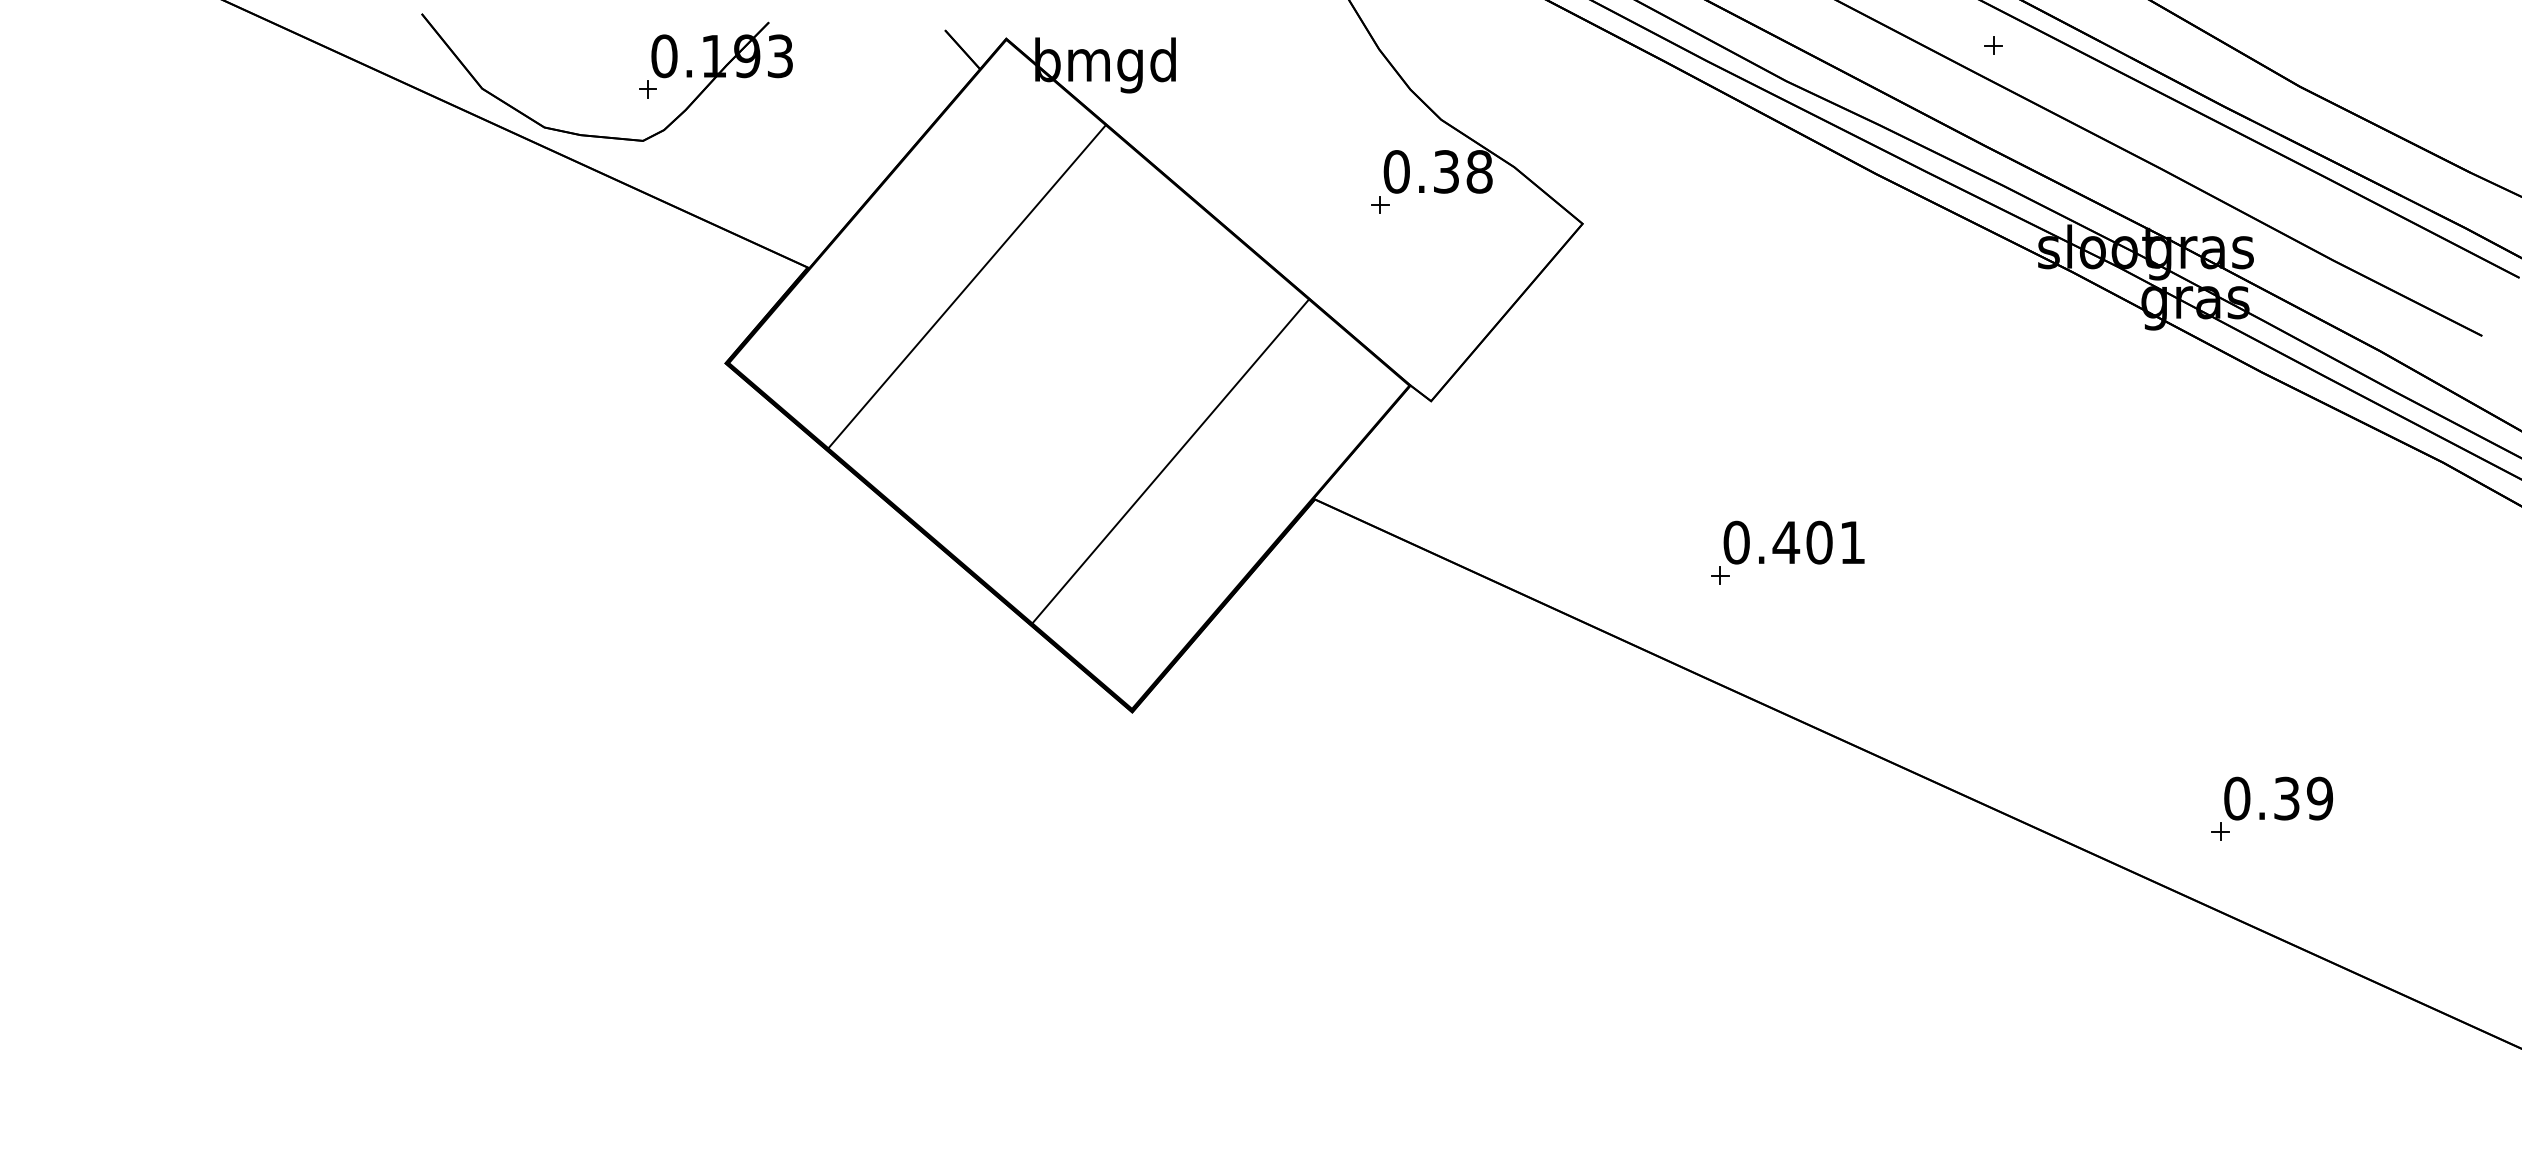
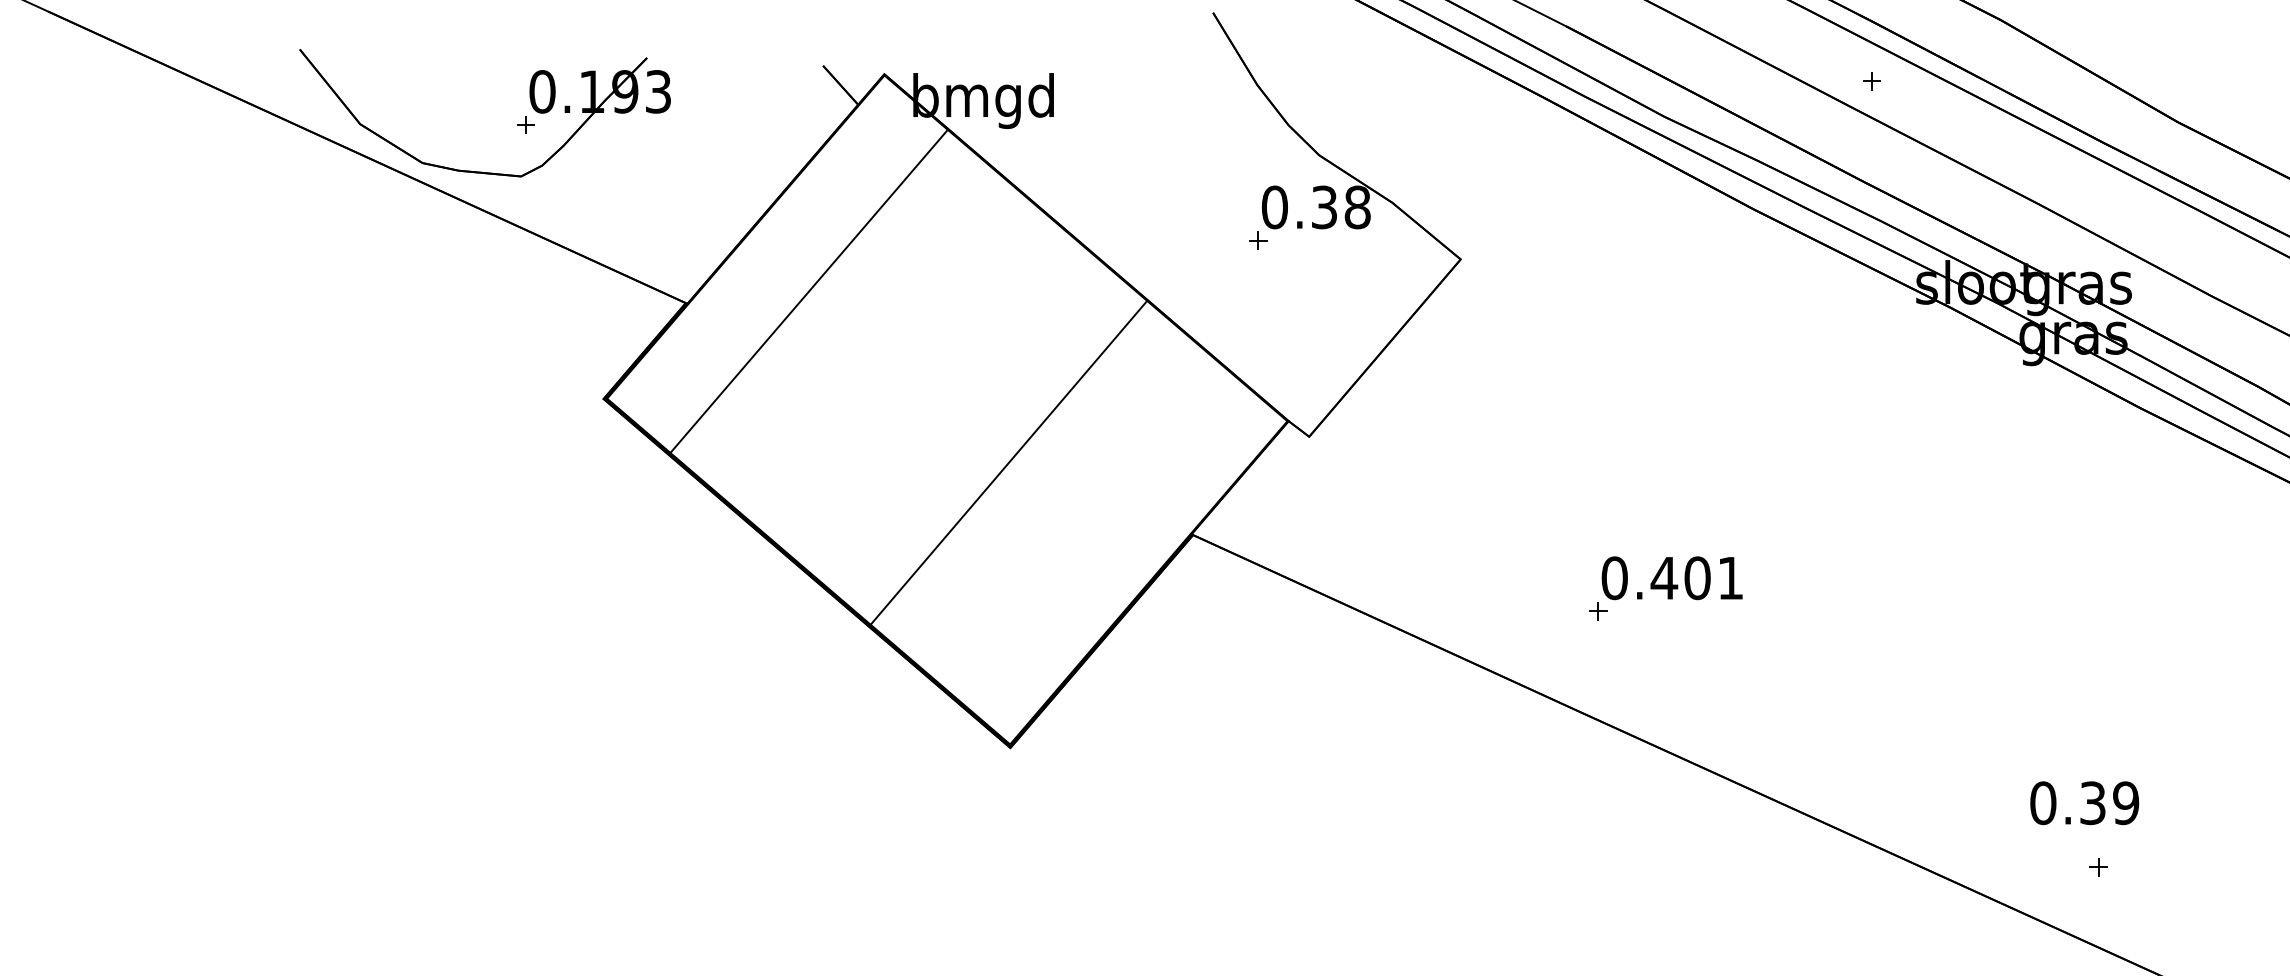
line: (966, 286) -> (808, 291), moved
line: (1170, 461) -> (1008, 463), moved
text: (2278, 798) -> (2084, 803), moved

